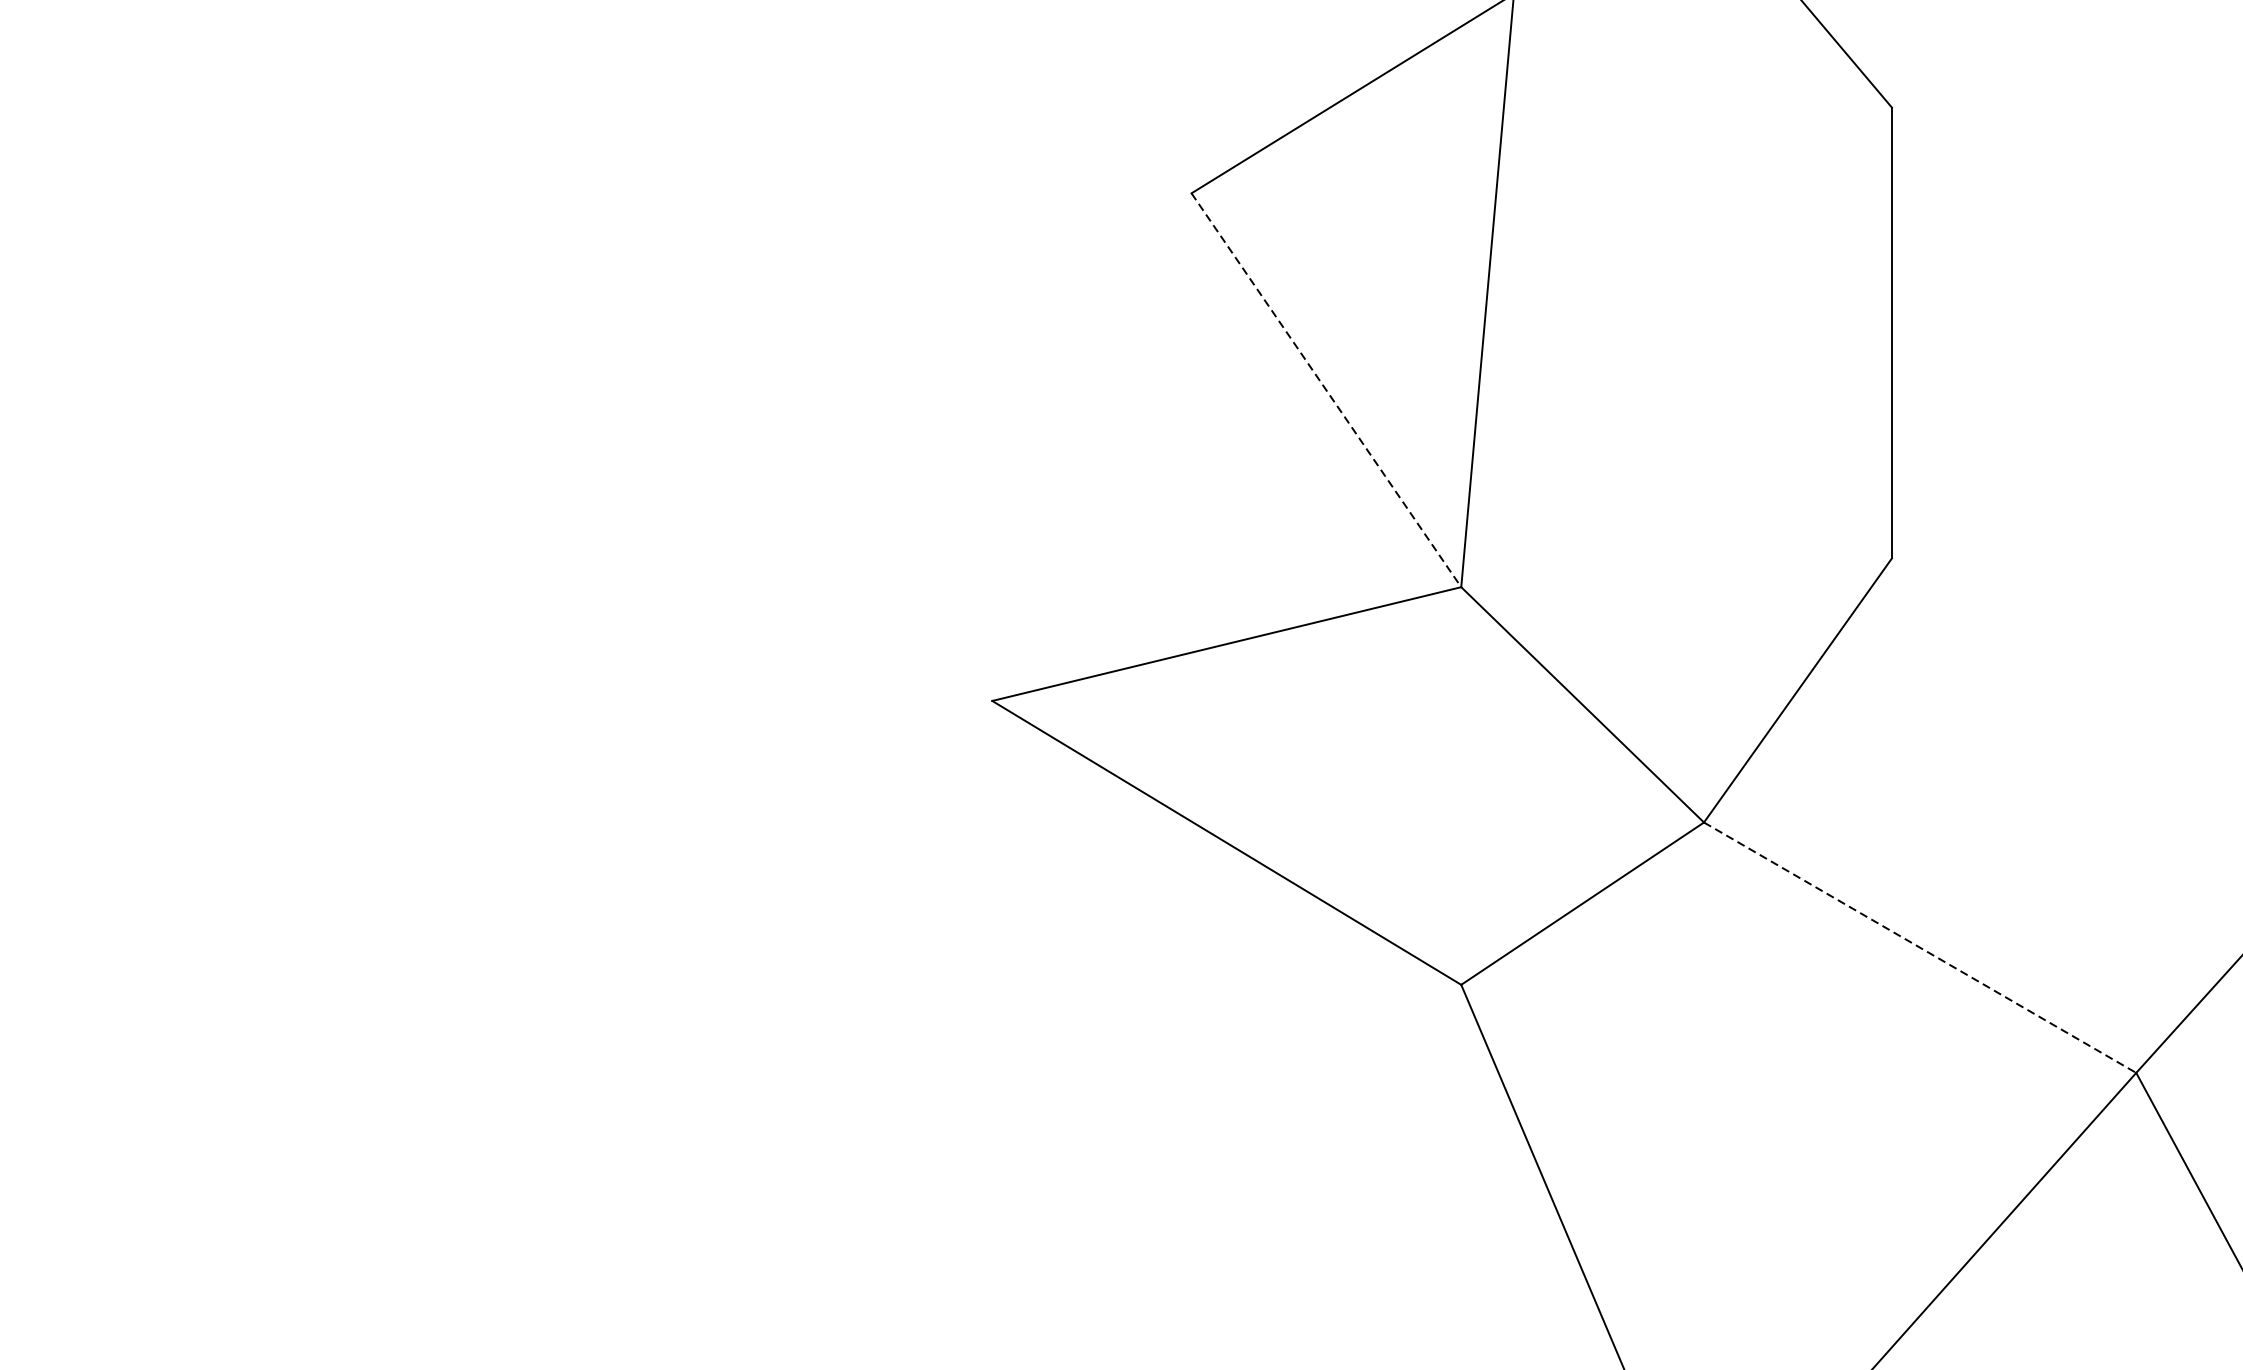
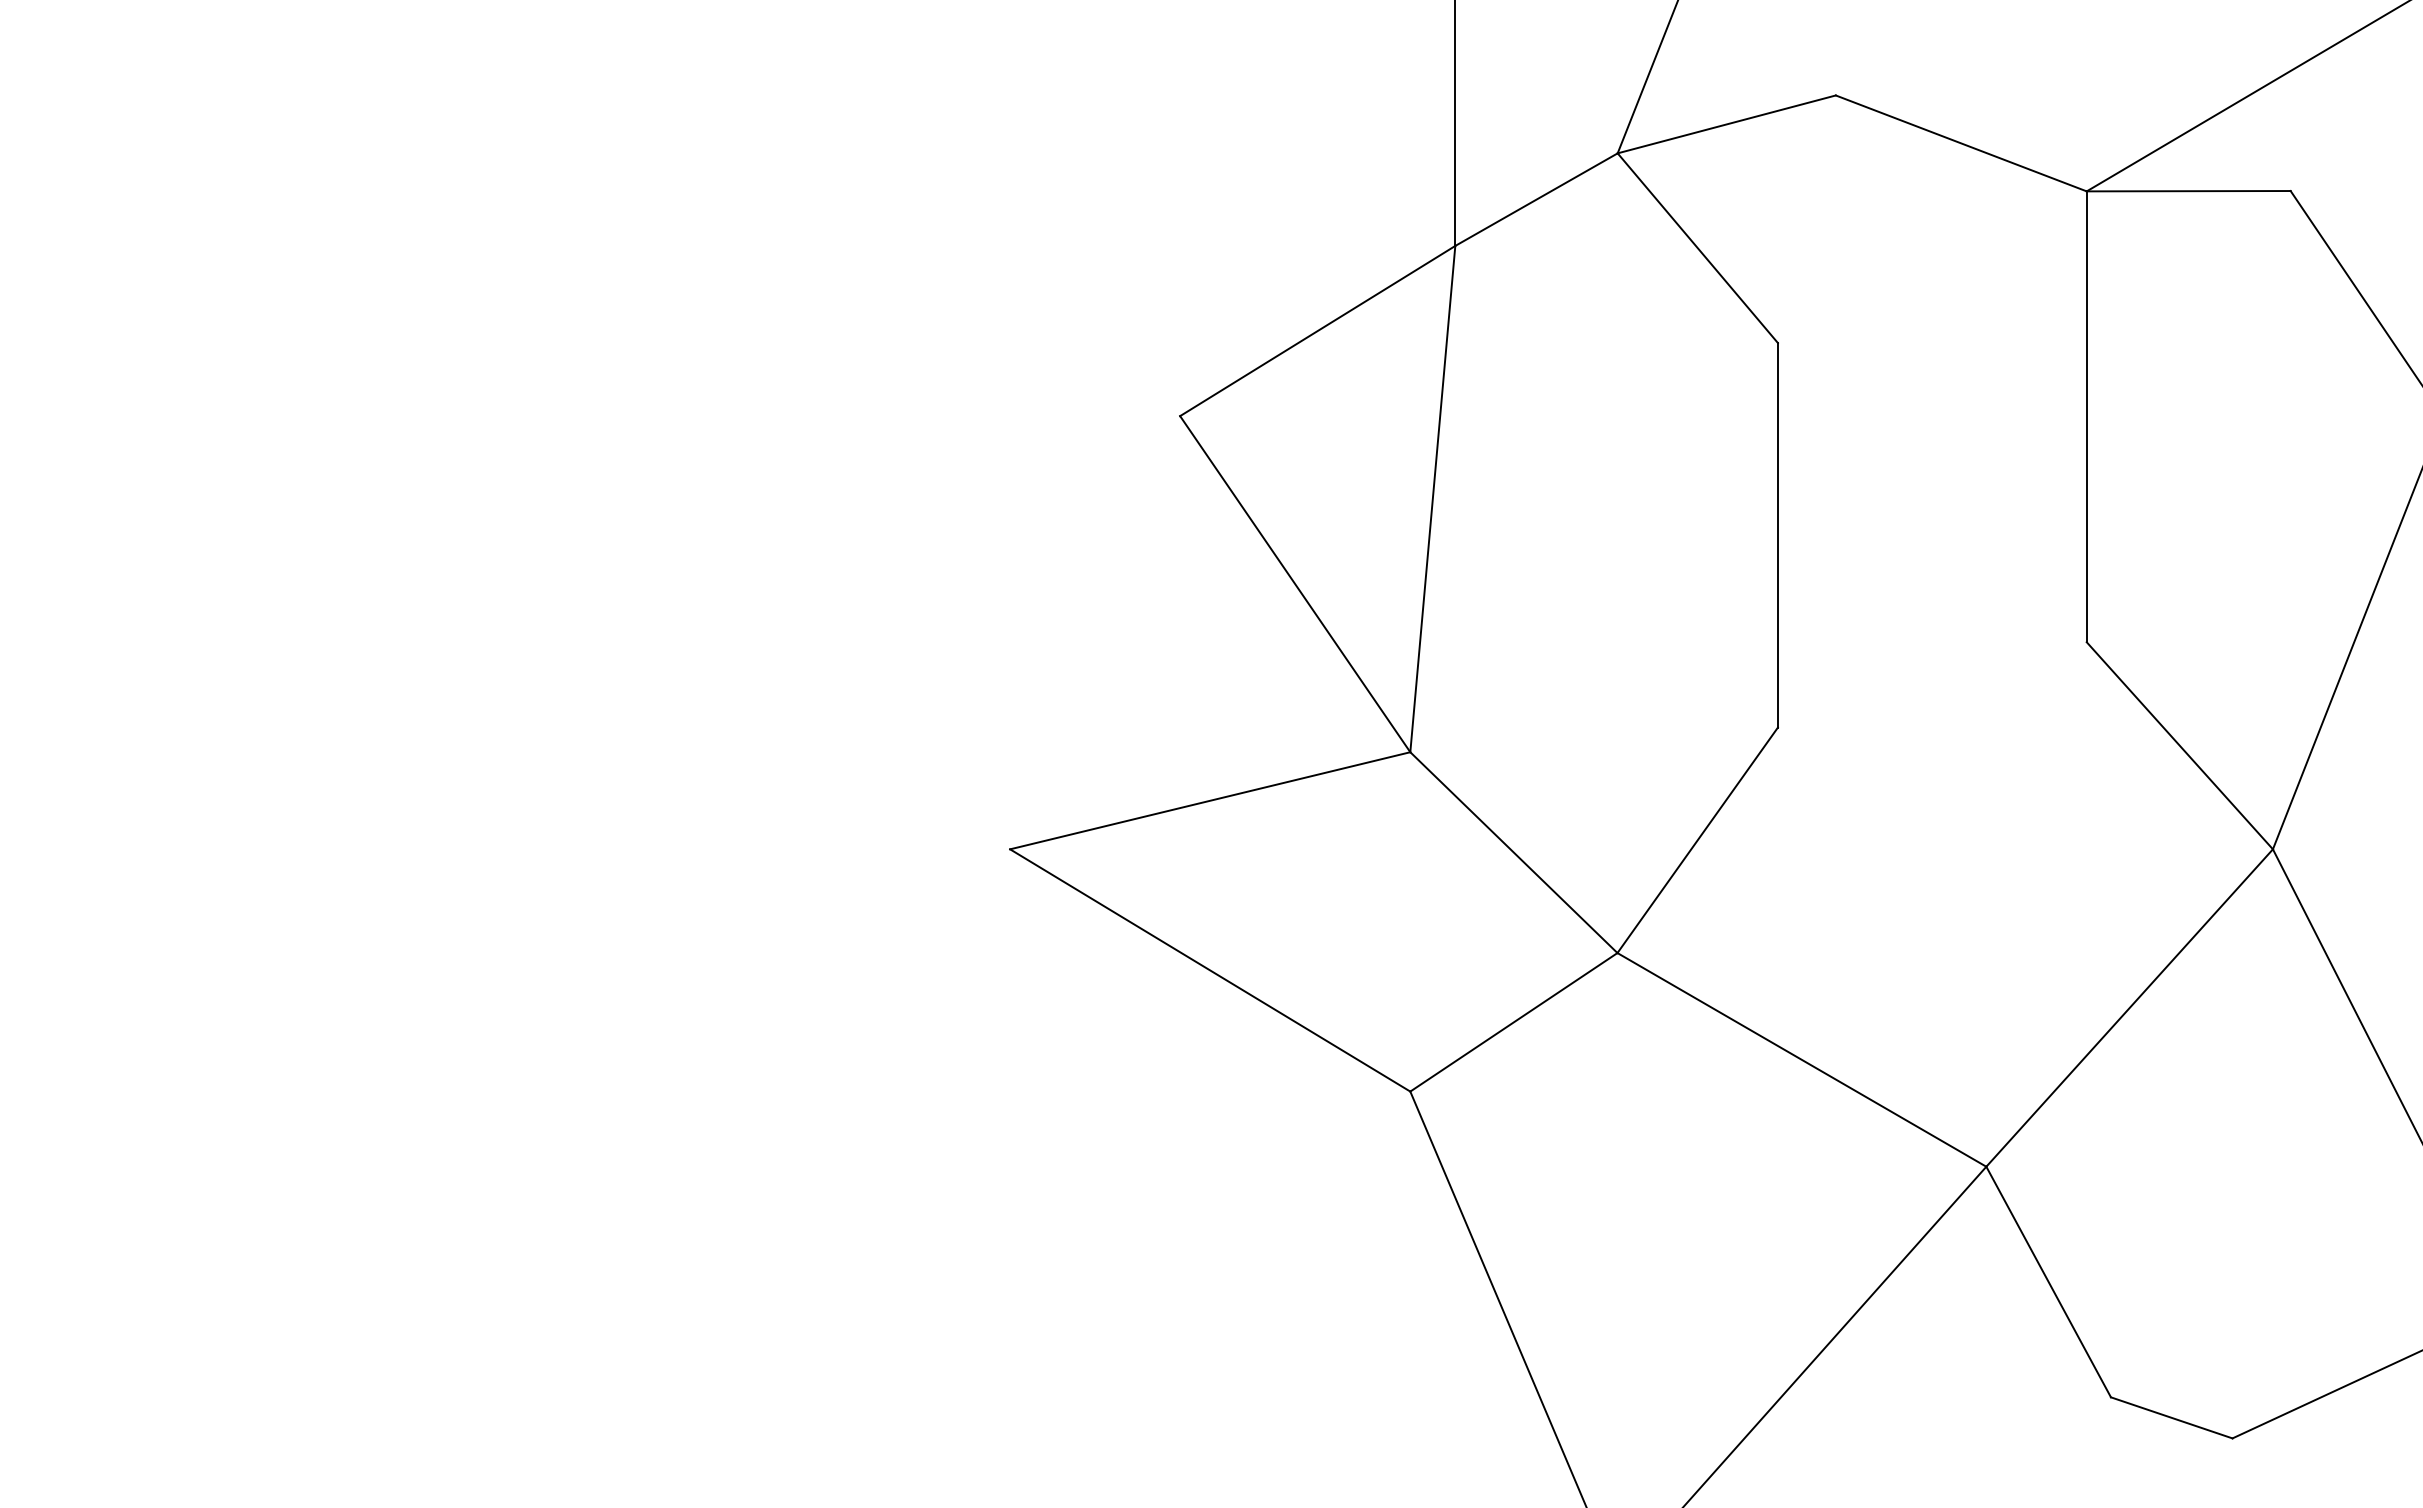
line: (1326, 390) -> (1295, 584), dashed -> solid
line: (1920, 948) -> (1802, 1060), dashed -> solid

